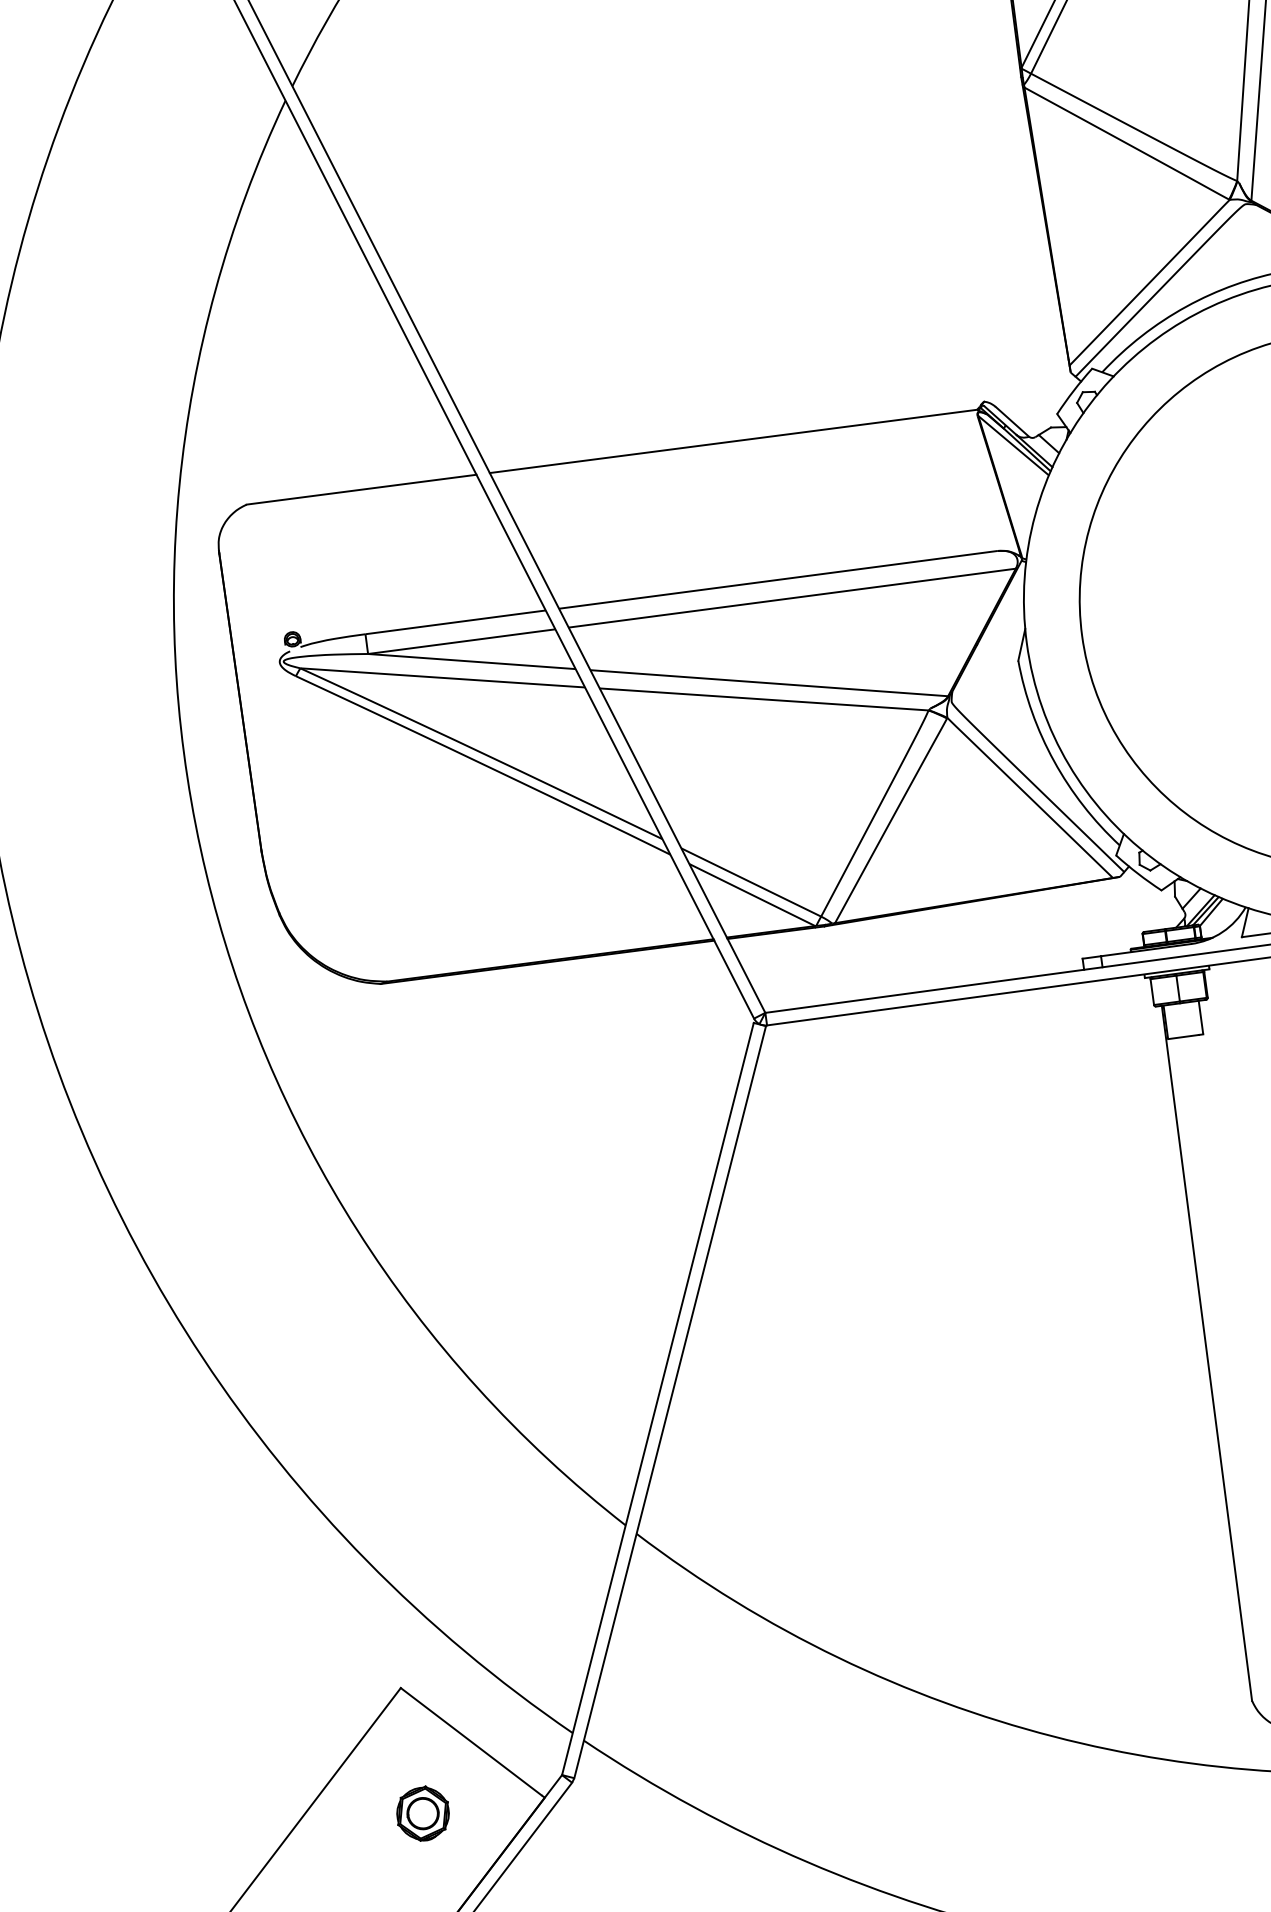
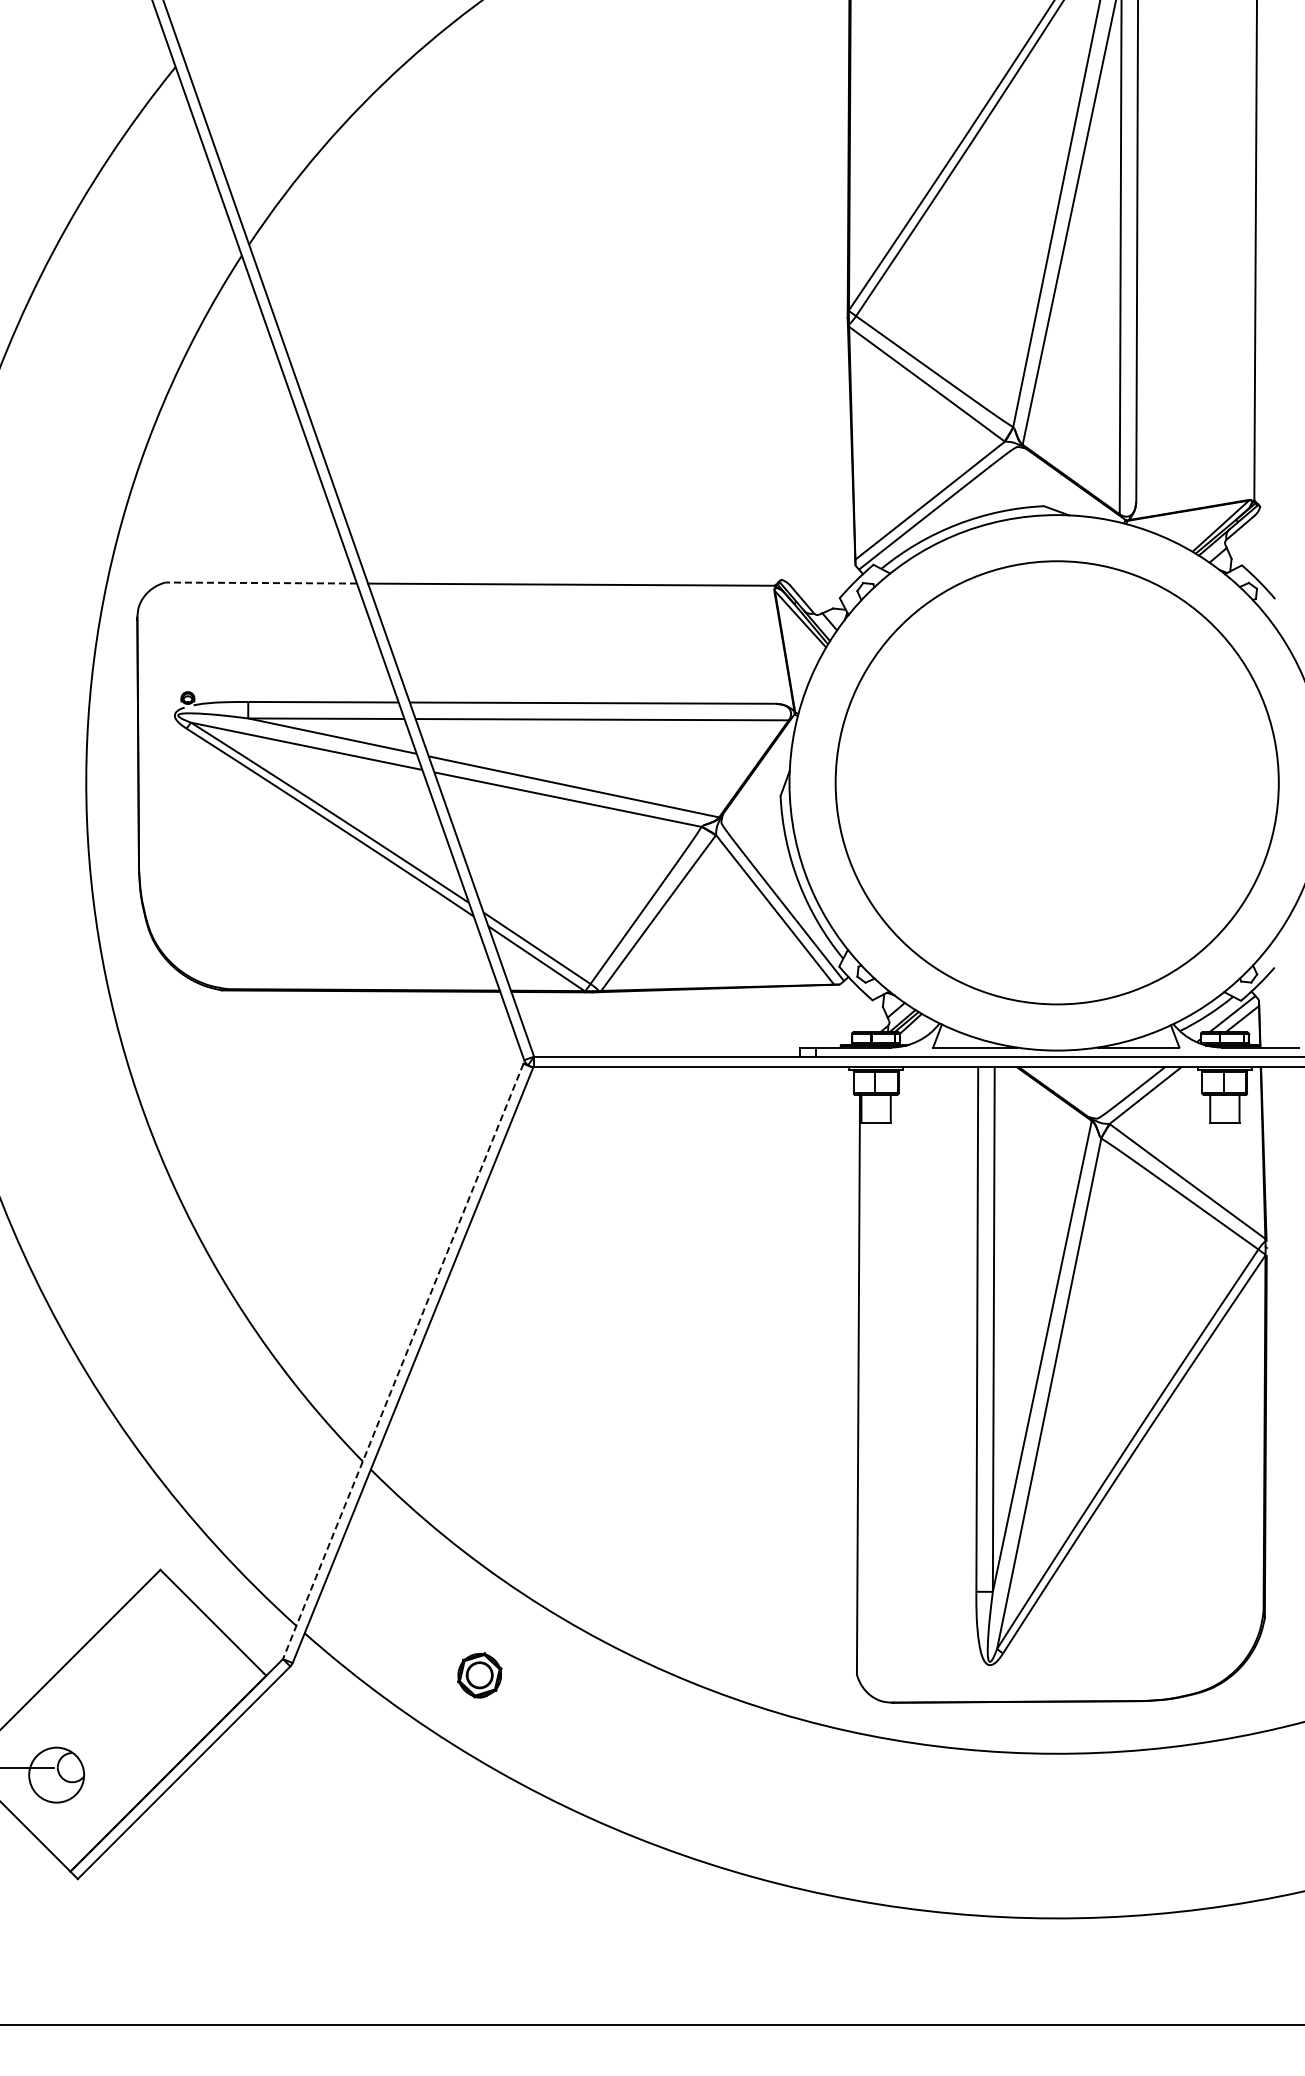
line: (362, 490) -> (261, 583), solid -> dashed
line: (658, 1399) -> (403, 1361), solid -> dashed
part: (422, 1813) -> (479, 1675), moved

